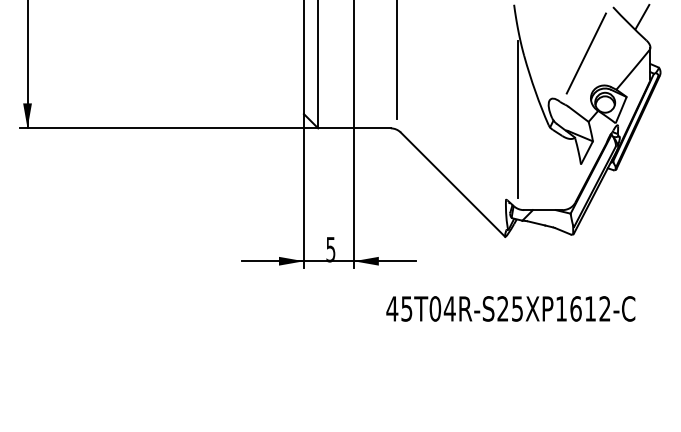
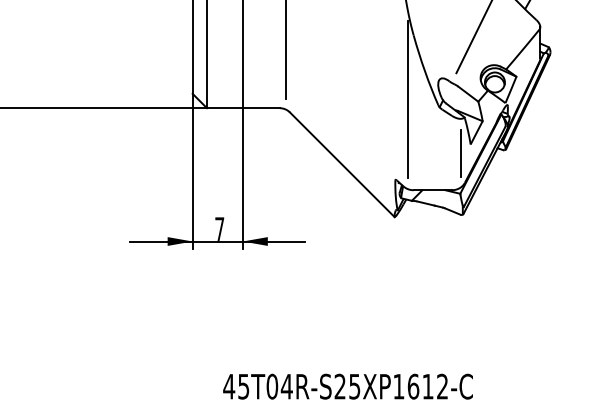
line: (571, 172) -> (461, 152), added
text: (330, 249) -> (219, 229), 5 -> 7
text: (510, 308) -> (347, 386), moved

